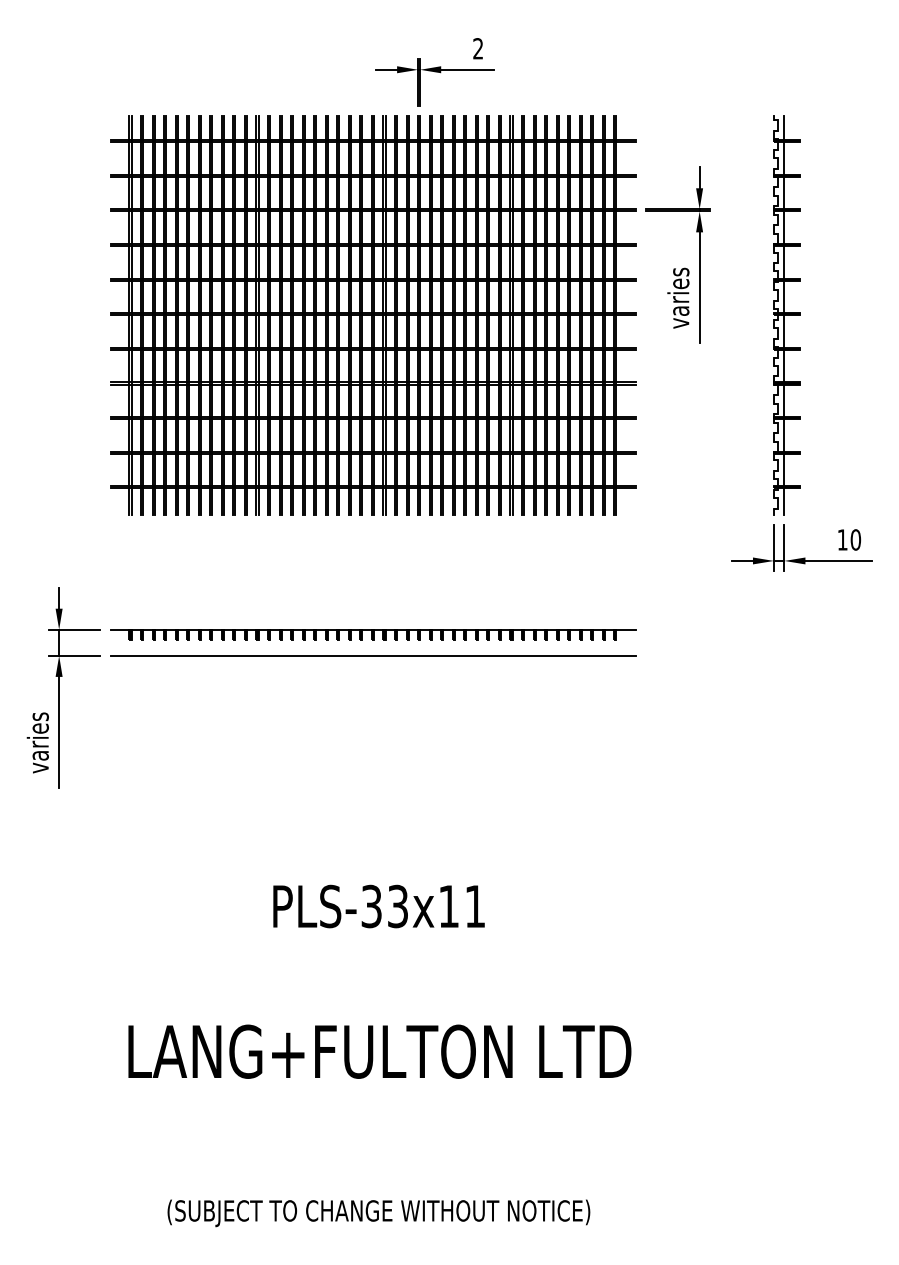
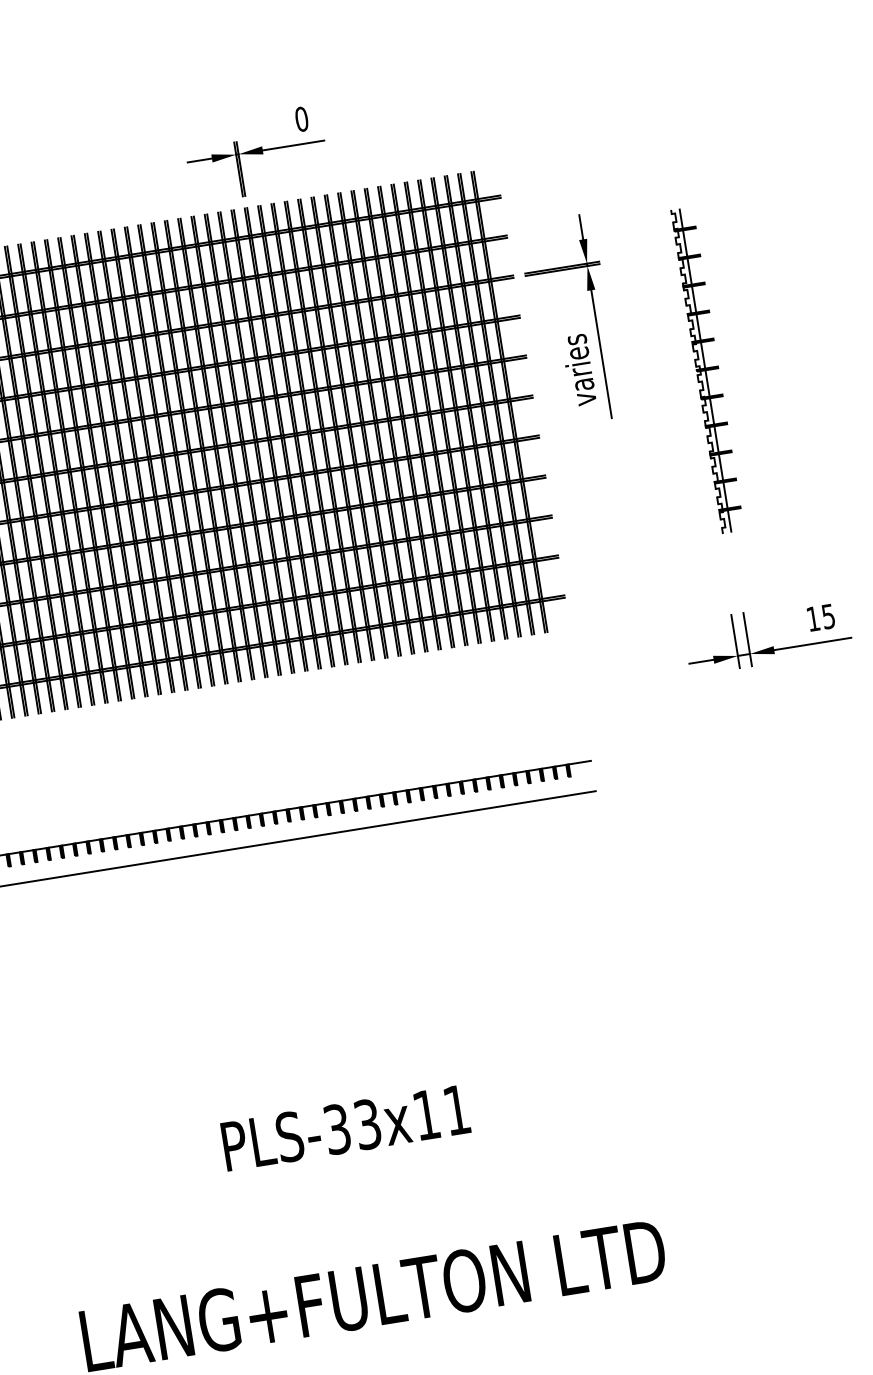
text: (478, 48) -> (301, 118), 2 -> 0
part: (786, 315) -> (706, 370), size x0.7
text: (855, 539) -> (828, 616), 10 -> 15

